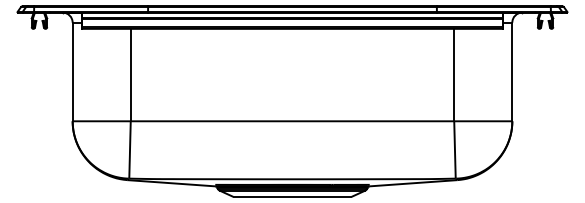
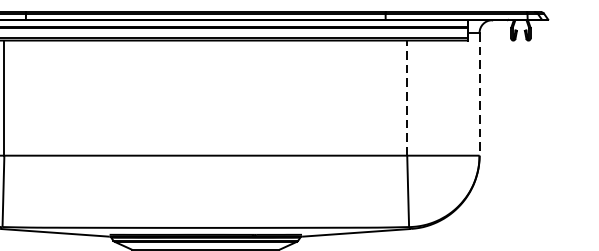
line: (512, 72) -> (479, 94), solid -> dashed
line: (454, 74) -> (407, 97), solid -> dashed

